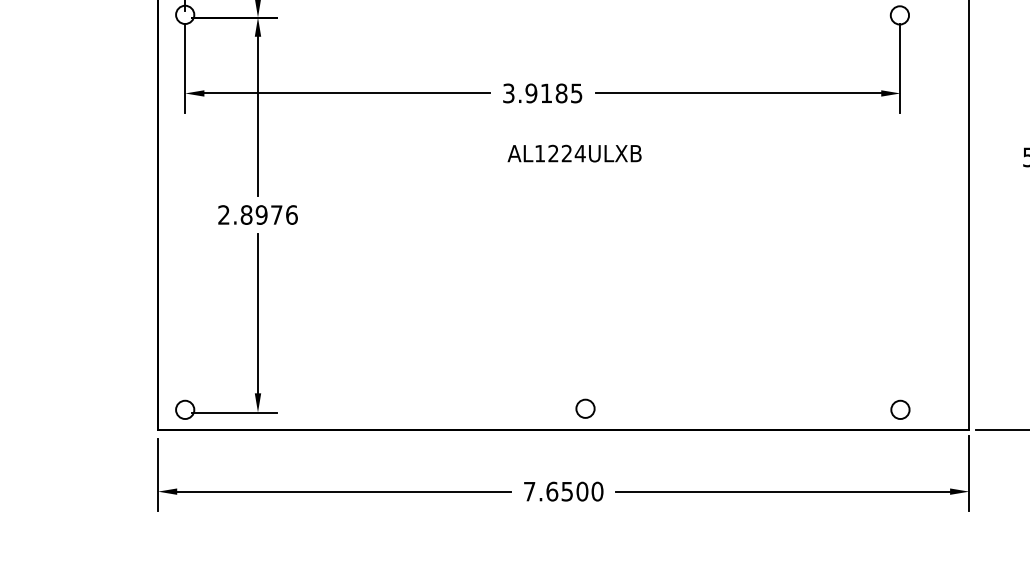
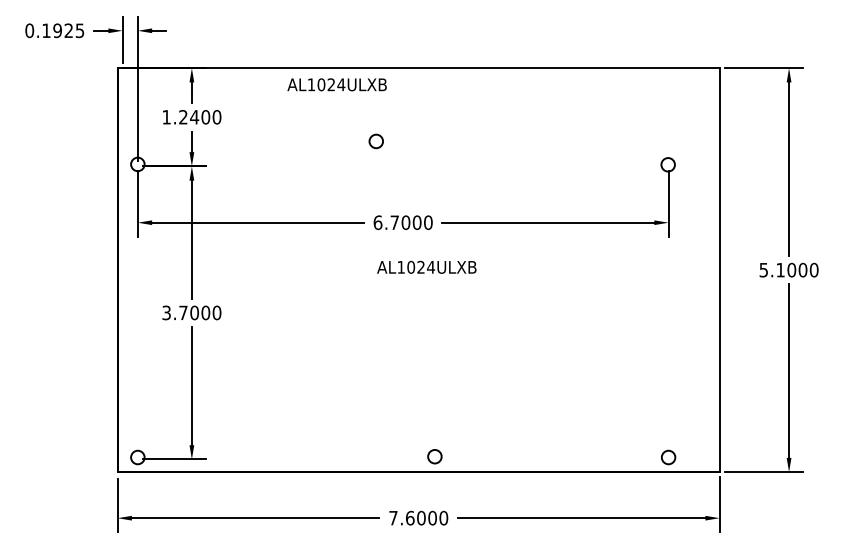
text: (541, 93) -> (402, 222), 3.9185 -> 6.7000
text: (553, 153) -> (411, 267), AL1224ULXB -> AL1024ULXB
text: (257, 214) -> (191, 312), 2.8976 -> 3.7000
text: (567, 490) -> (421, 517), 7.6500 -> 7.6000

